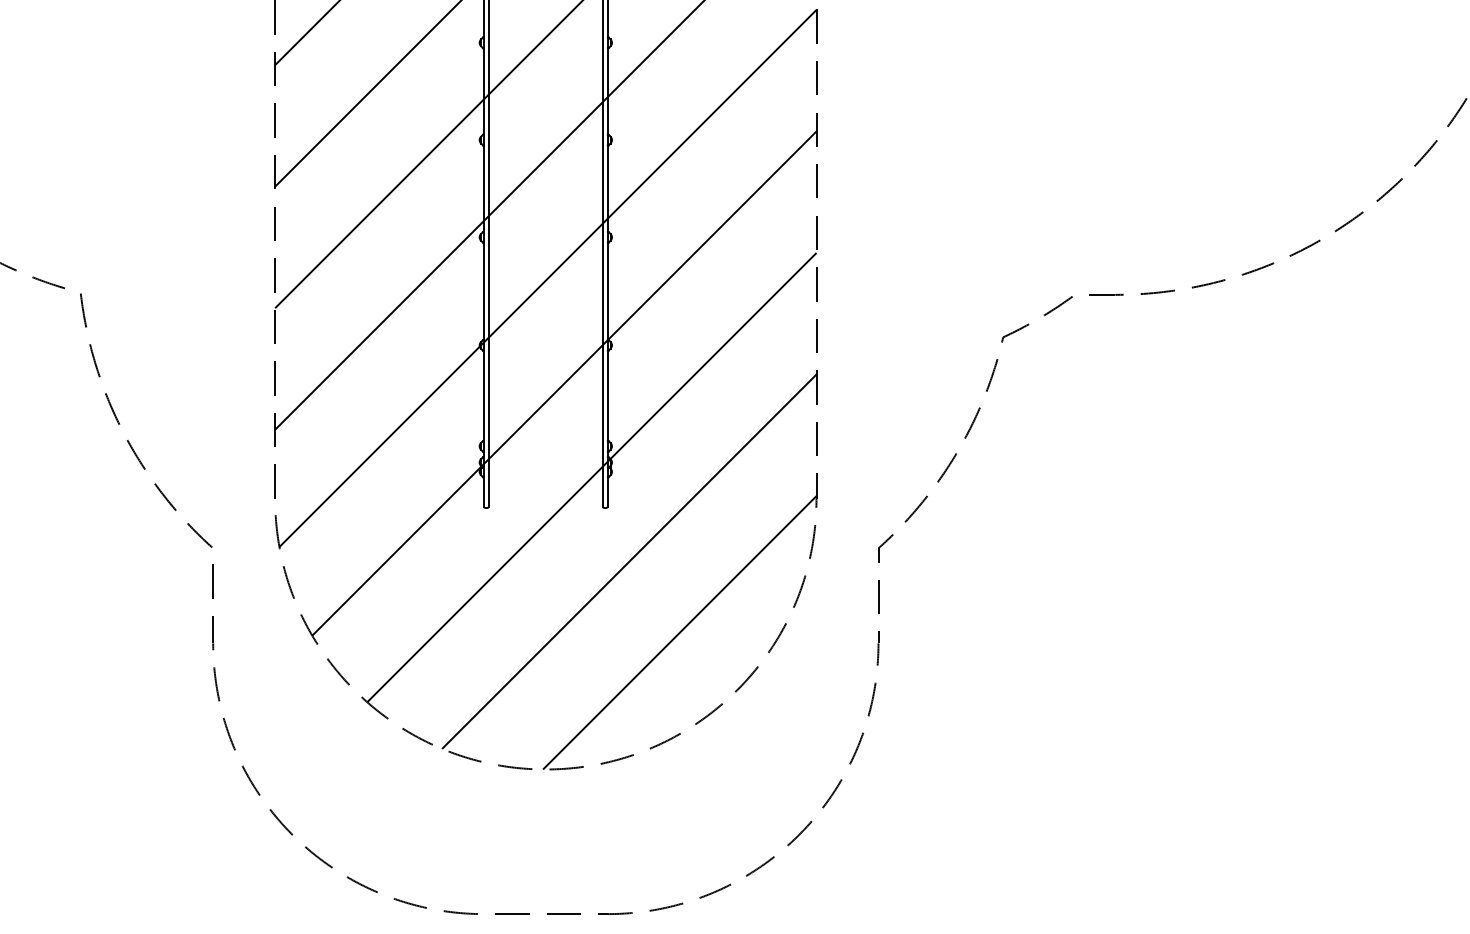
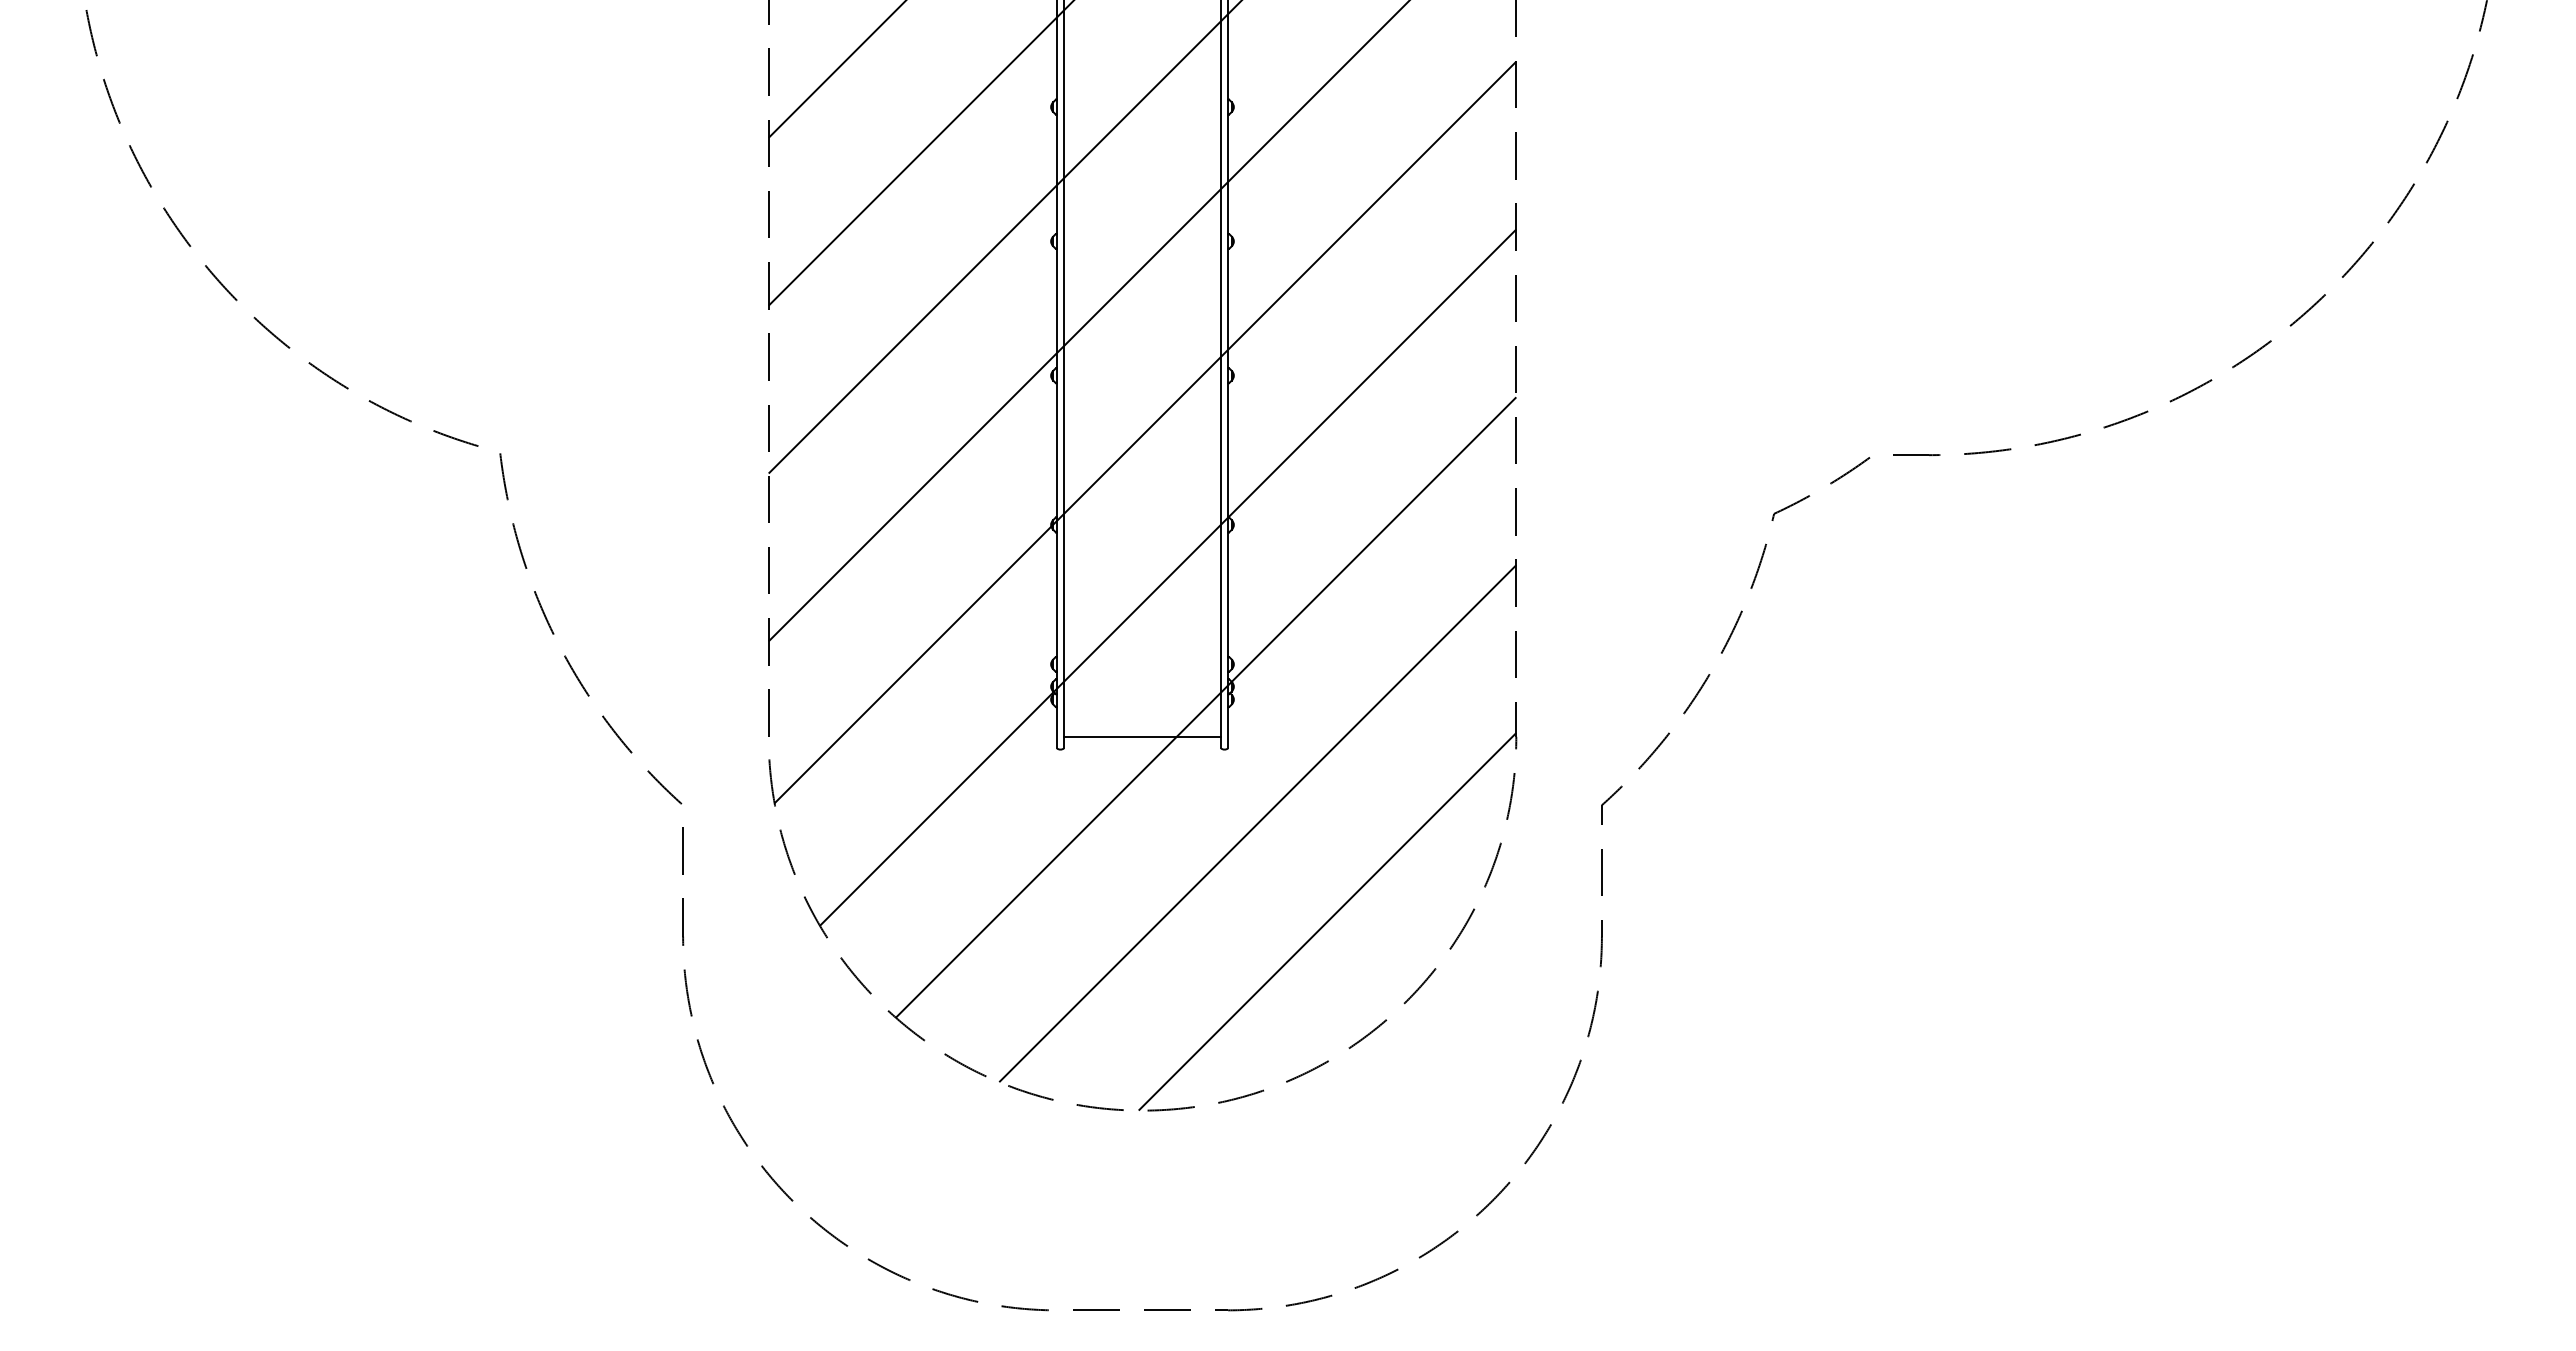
line: (545, 498) -> (1142, 736), added

